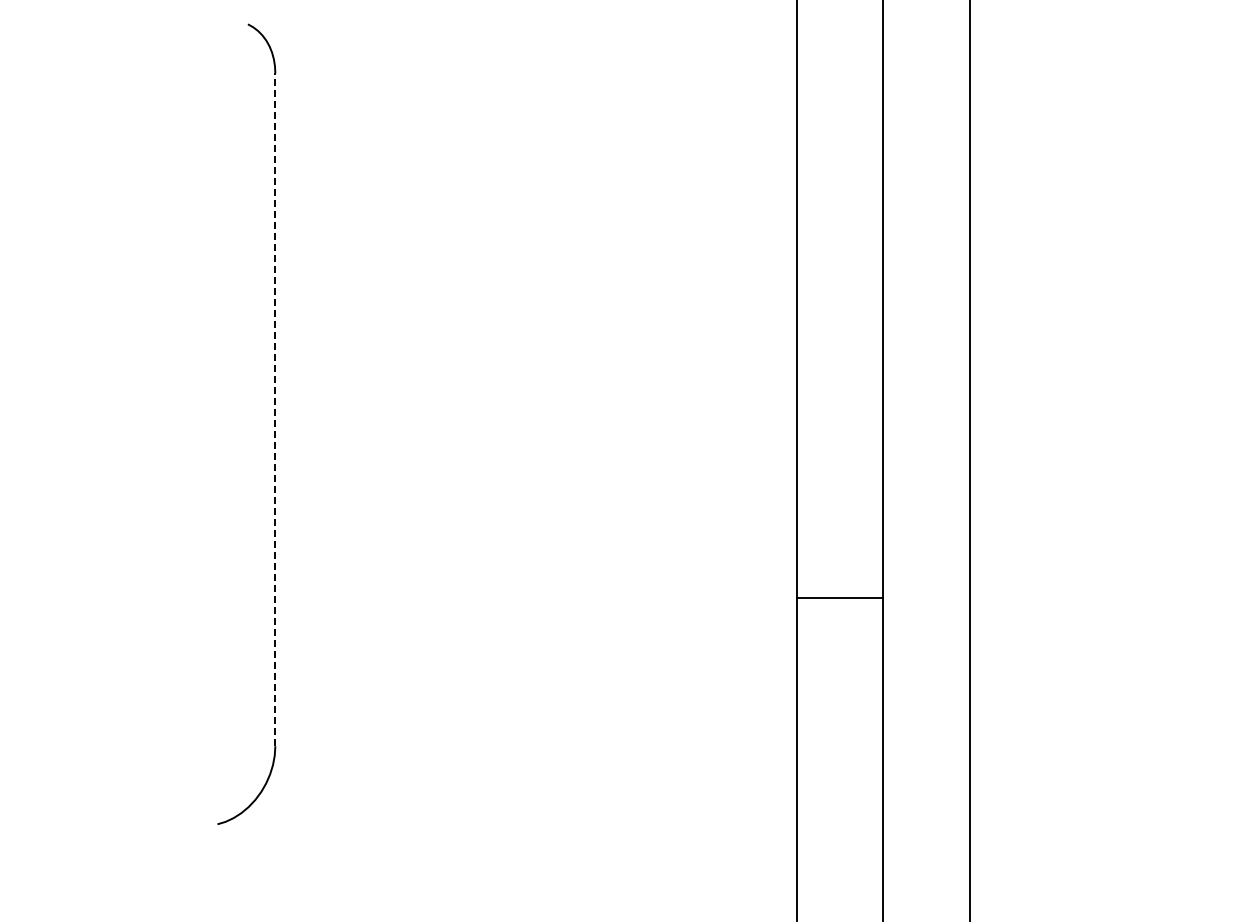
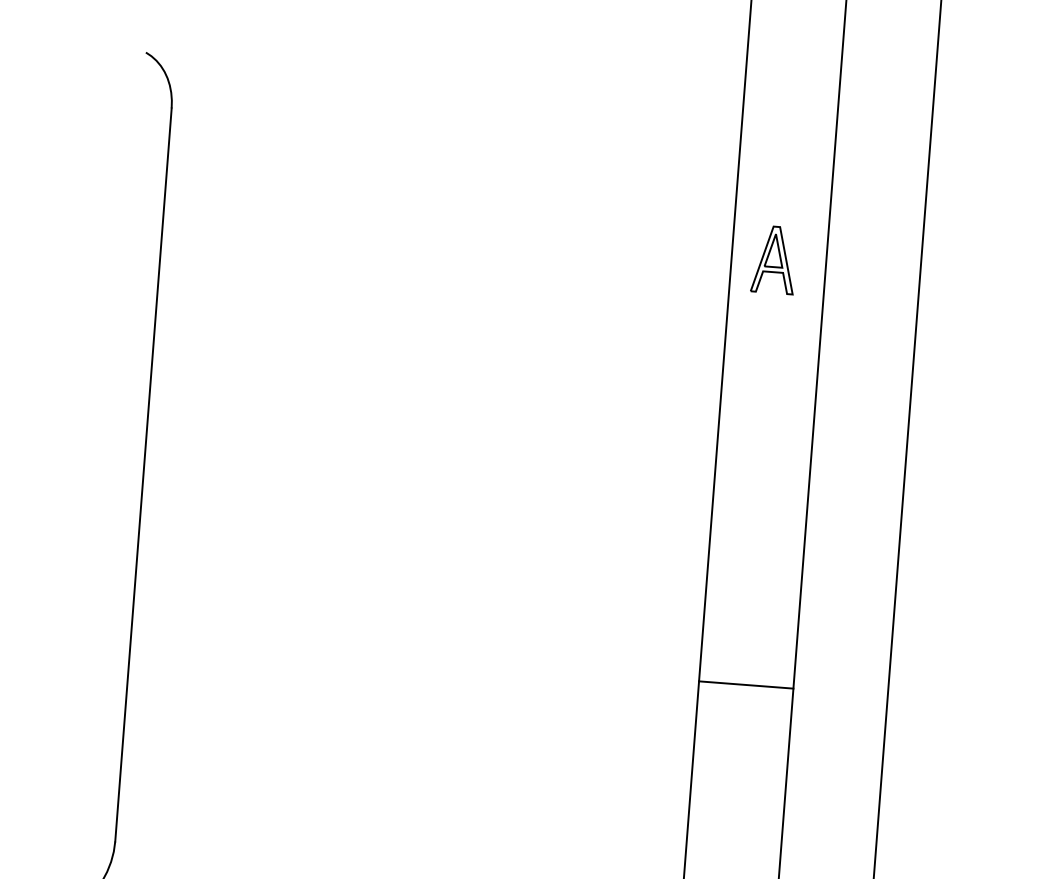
part: (835, 169) -> (774, 260), added
line: (275, 409) -> (143, 474), dashed -> solid
line: (839, 598) -> (745, 685), moved

